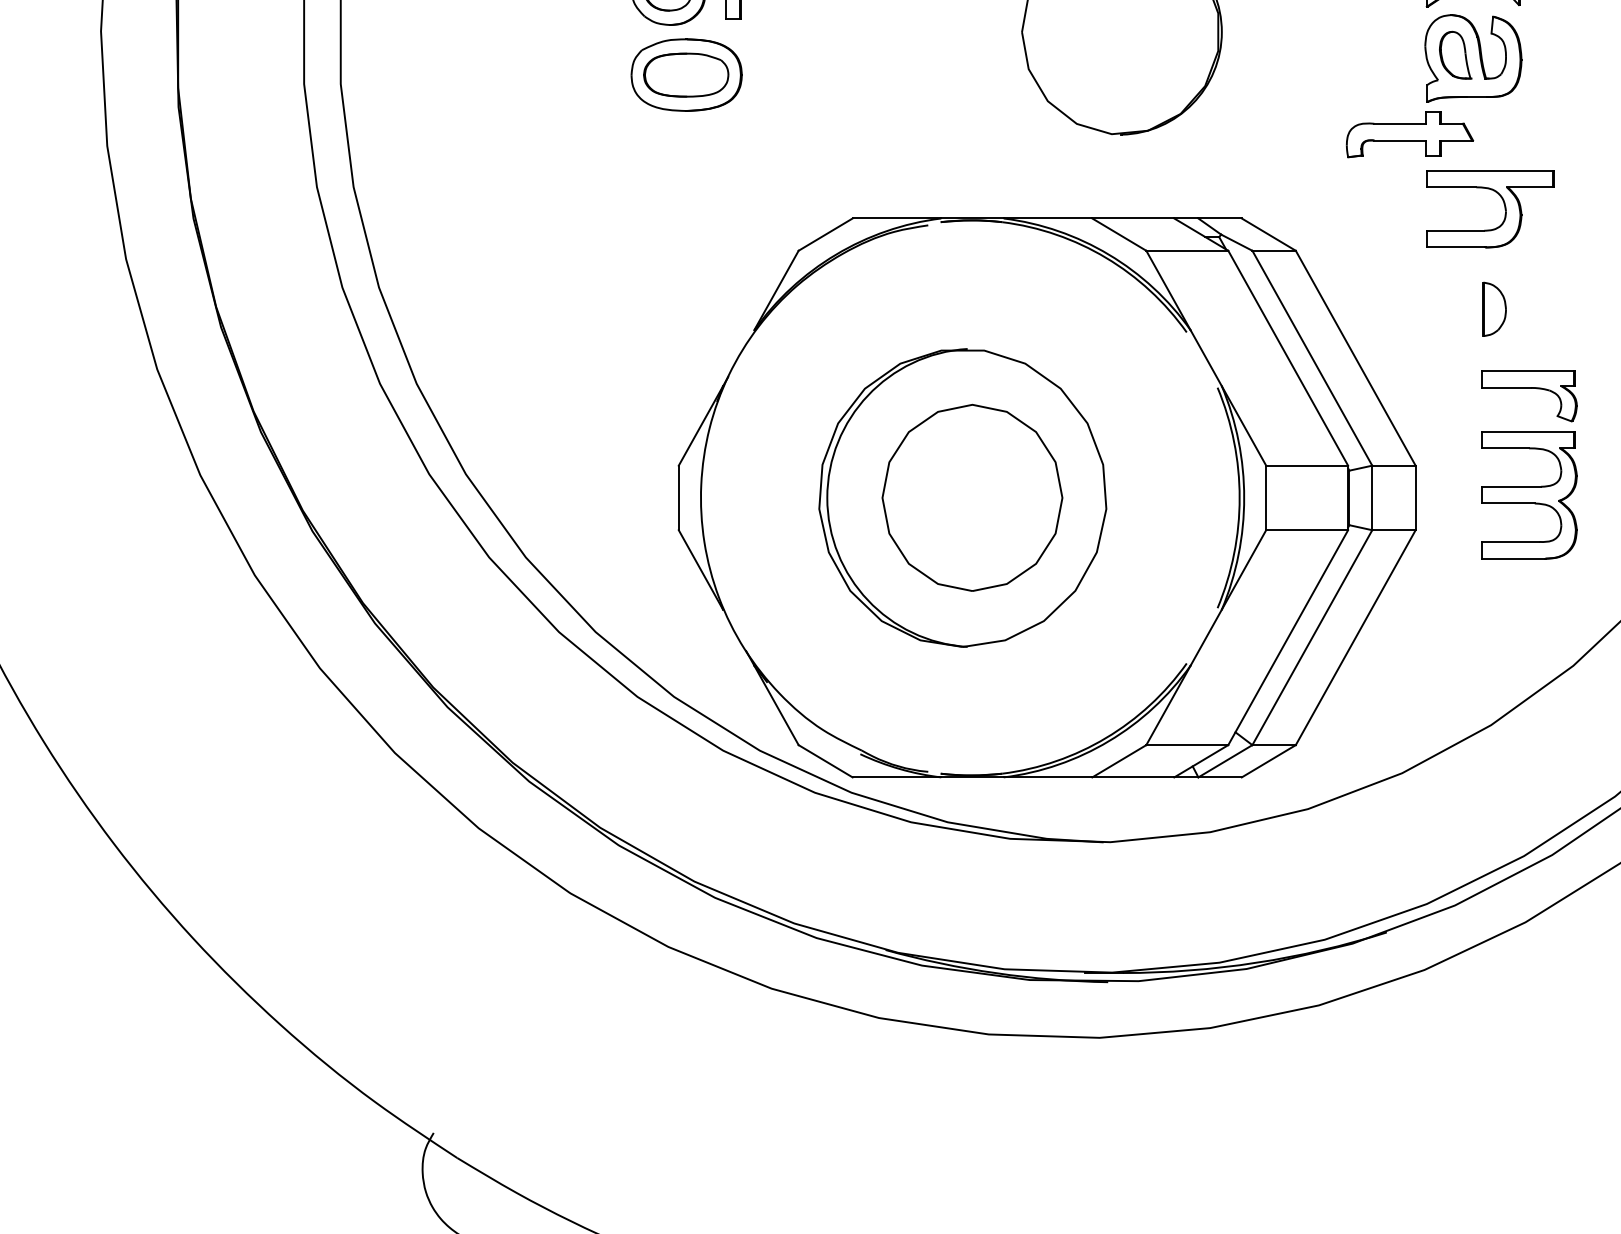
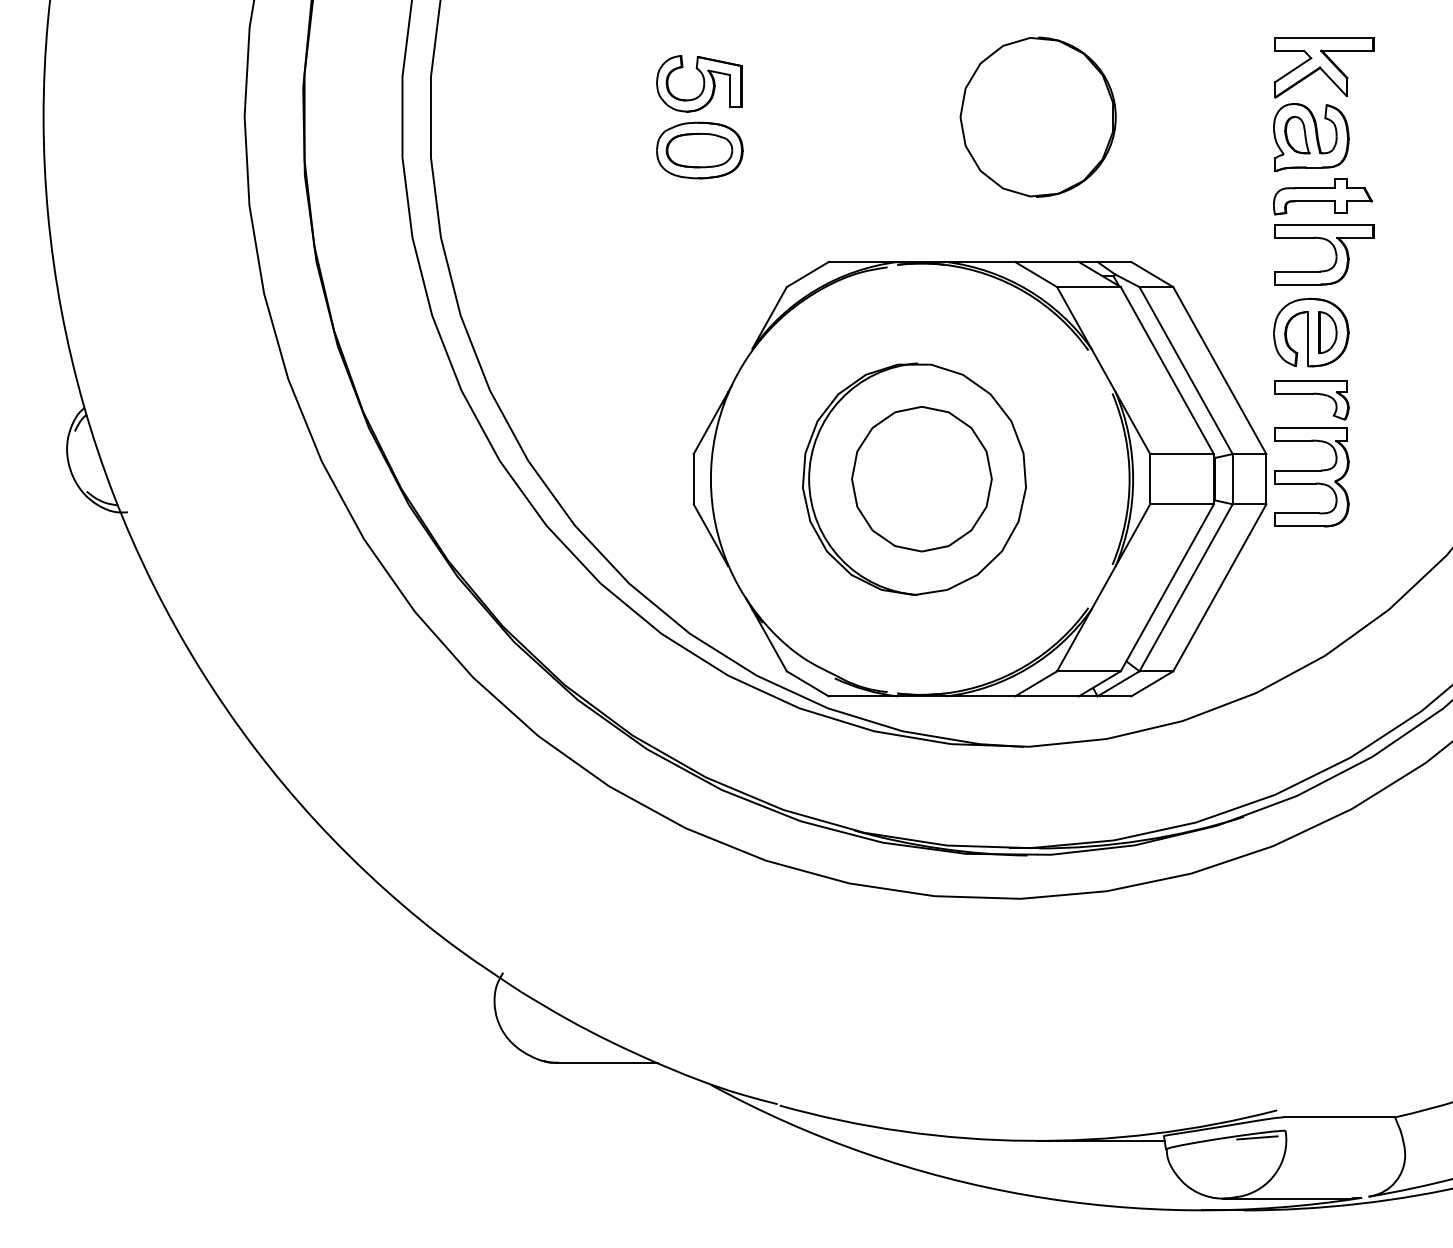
part: (1410, 134) -> (1323, 196), moved
part: (1473, 309) -> (1311, 332), added
part: (1528, 449) -> (1311, 441), moved

